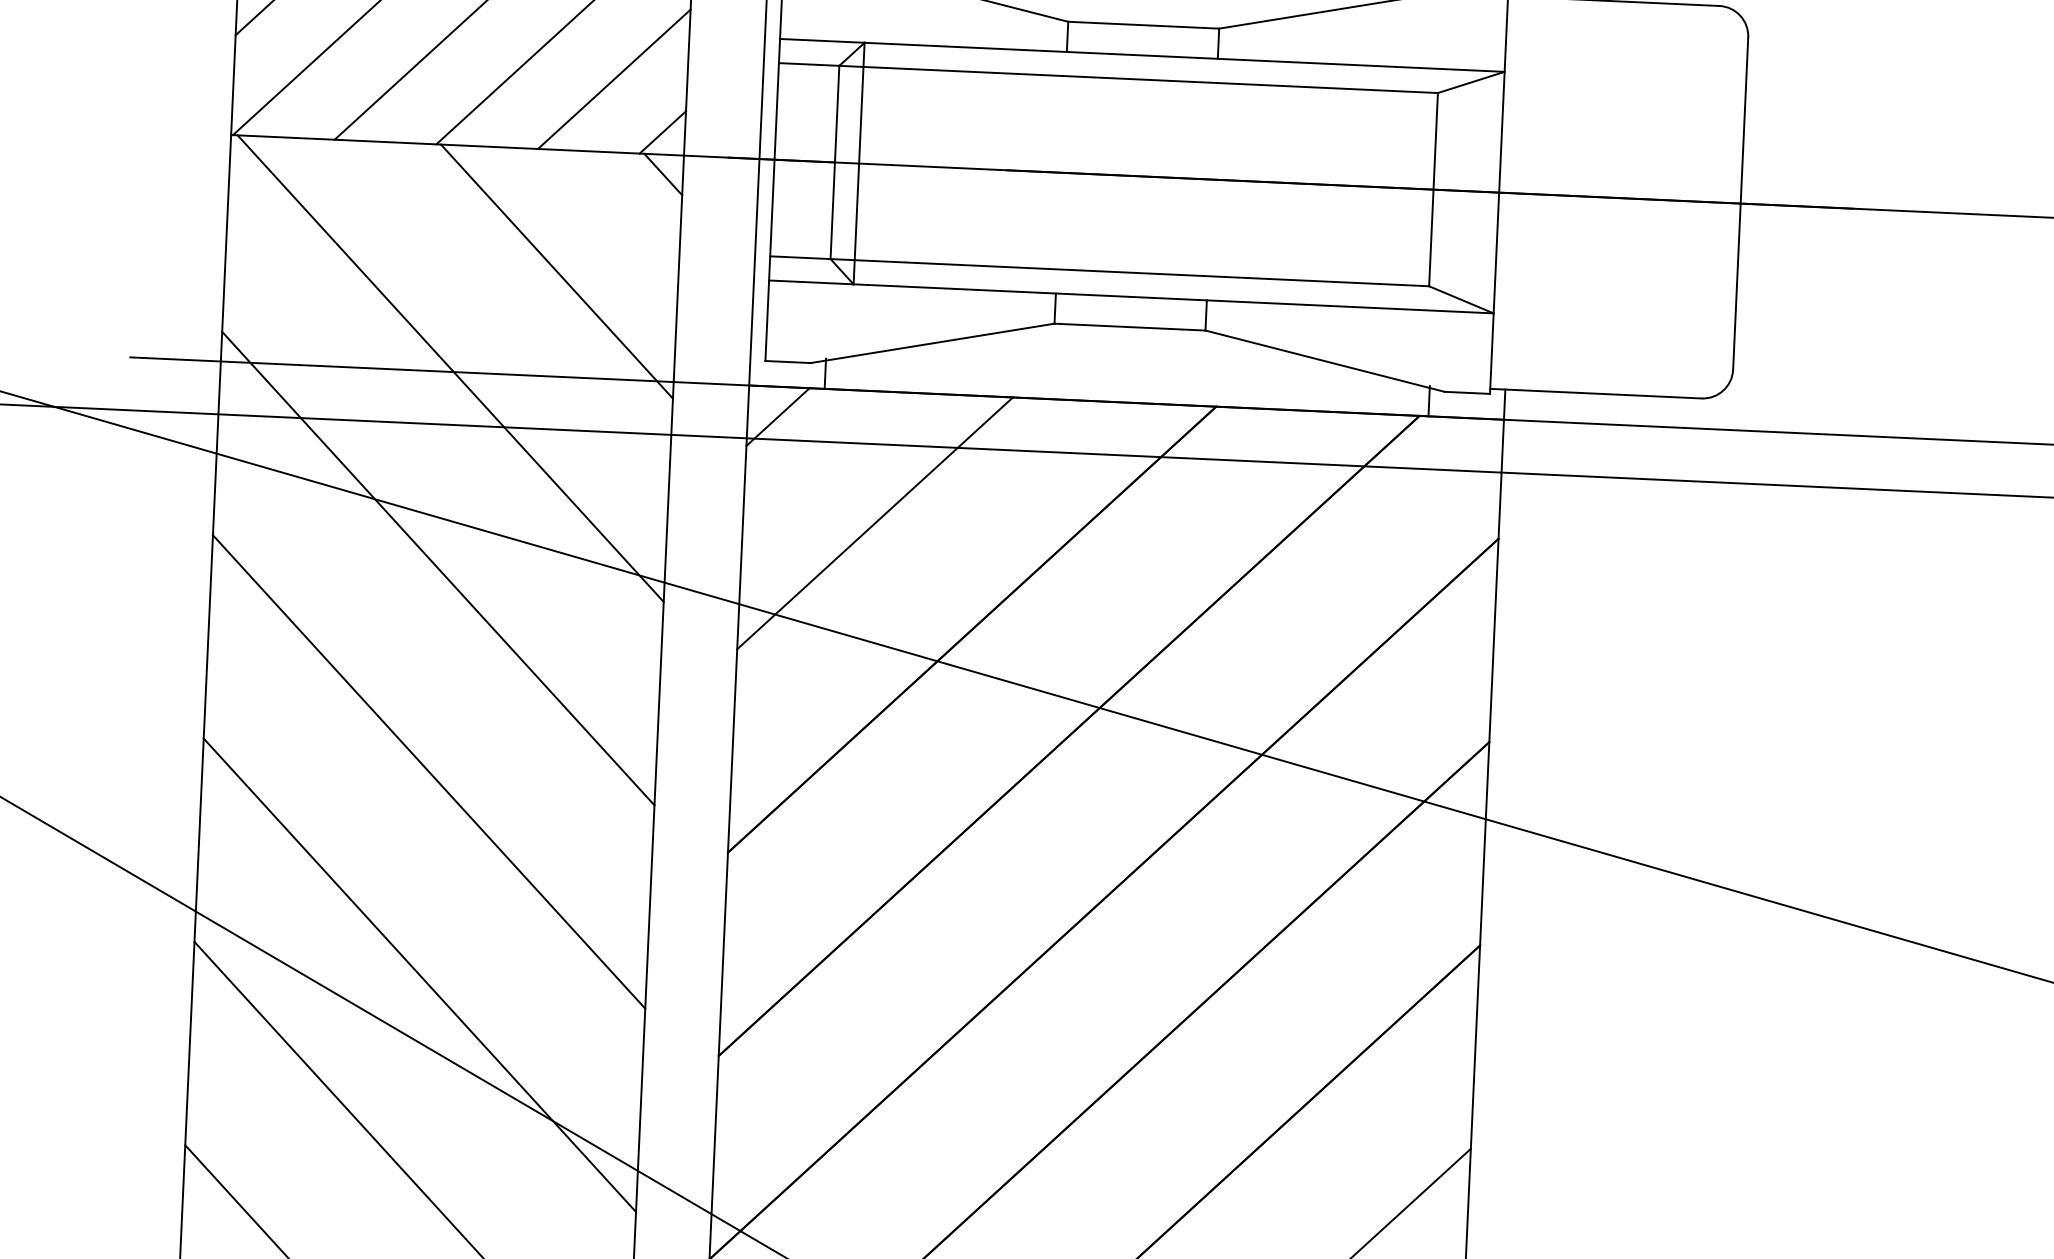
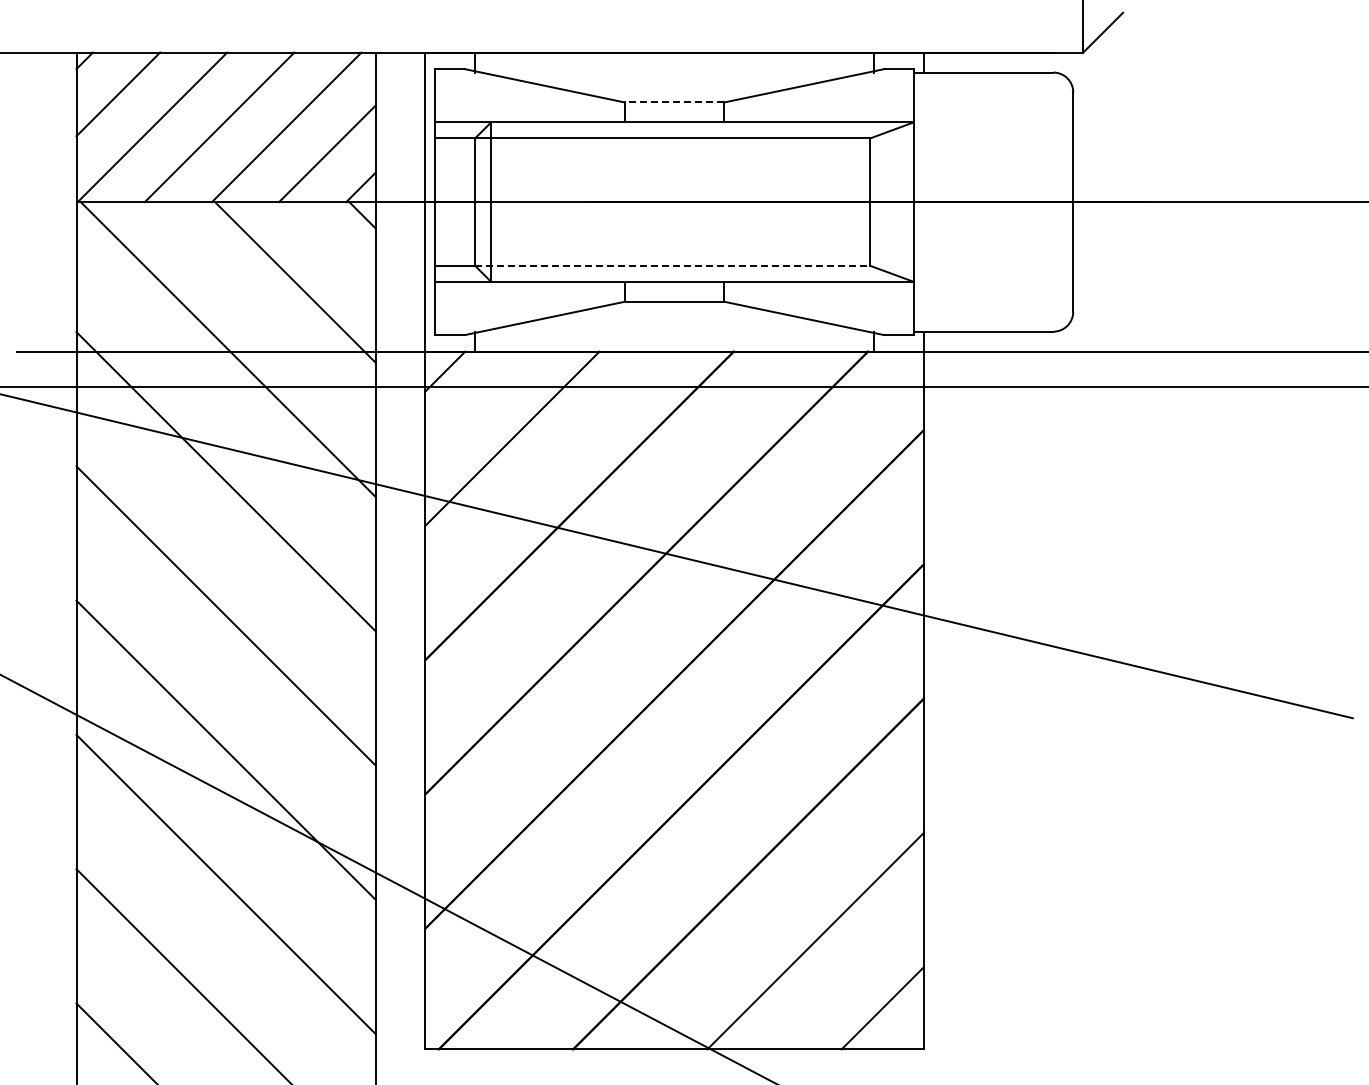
line: (1143, 25) -> (674, 102), solid -> dashed
line: (1129, 272) -> (672, 265), solid -> dashed

